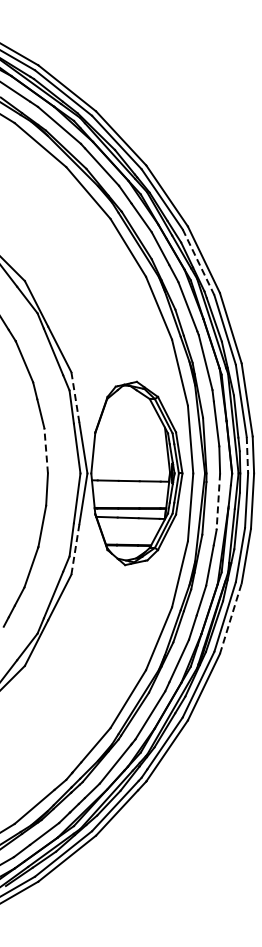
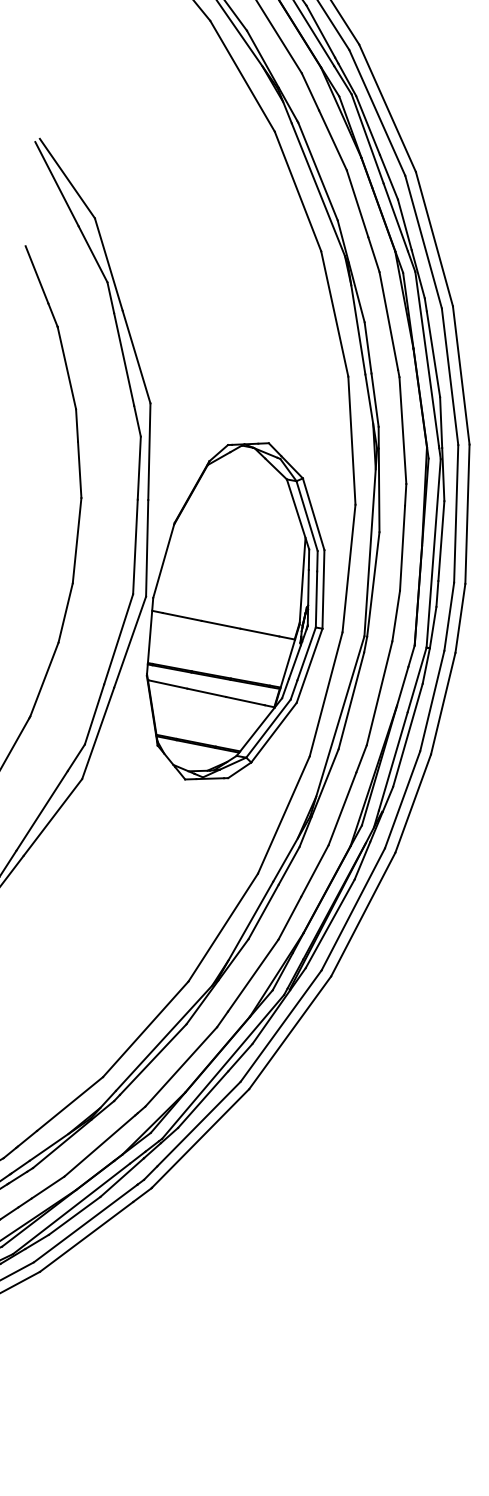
line: (198, 262) -> (423, 242), dashed -> solid
line: (75, 397) -> (149, 451), dashed -> solid
line: (46, 450) -> (77, 540), dashed -> solid
line: (247, 455) -> (449, 617), dashed -> solid
line: (218, 502) -> (379, 694), dashed -> solid
line: (75, 549) -> (98, 733), dashed -> solid
line: (230, 618) -> (362, 914), dashed -> solid

